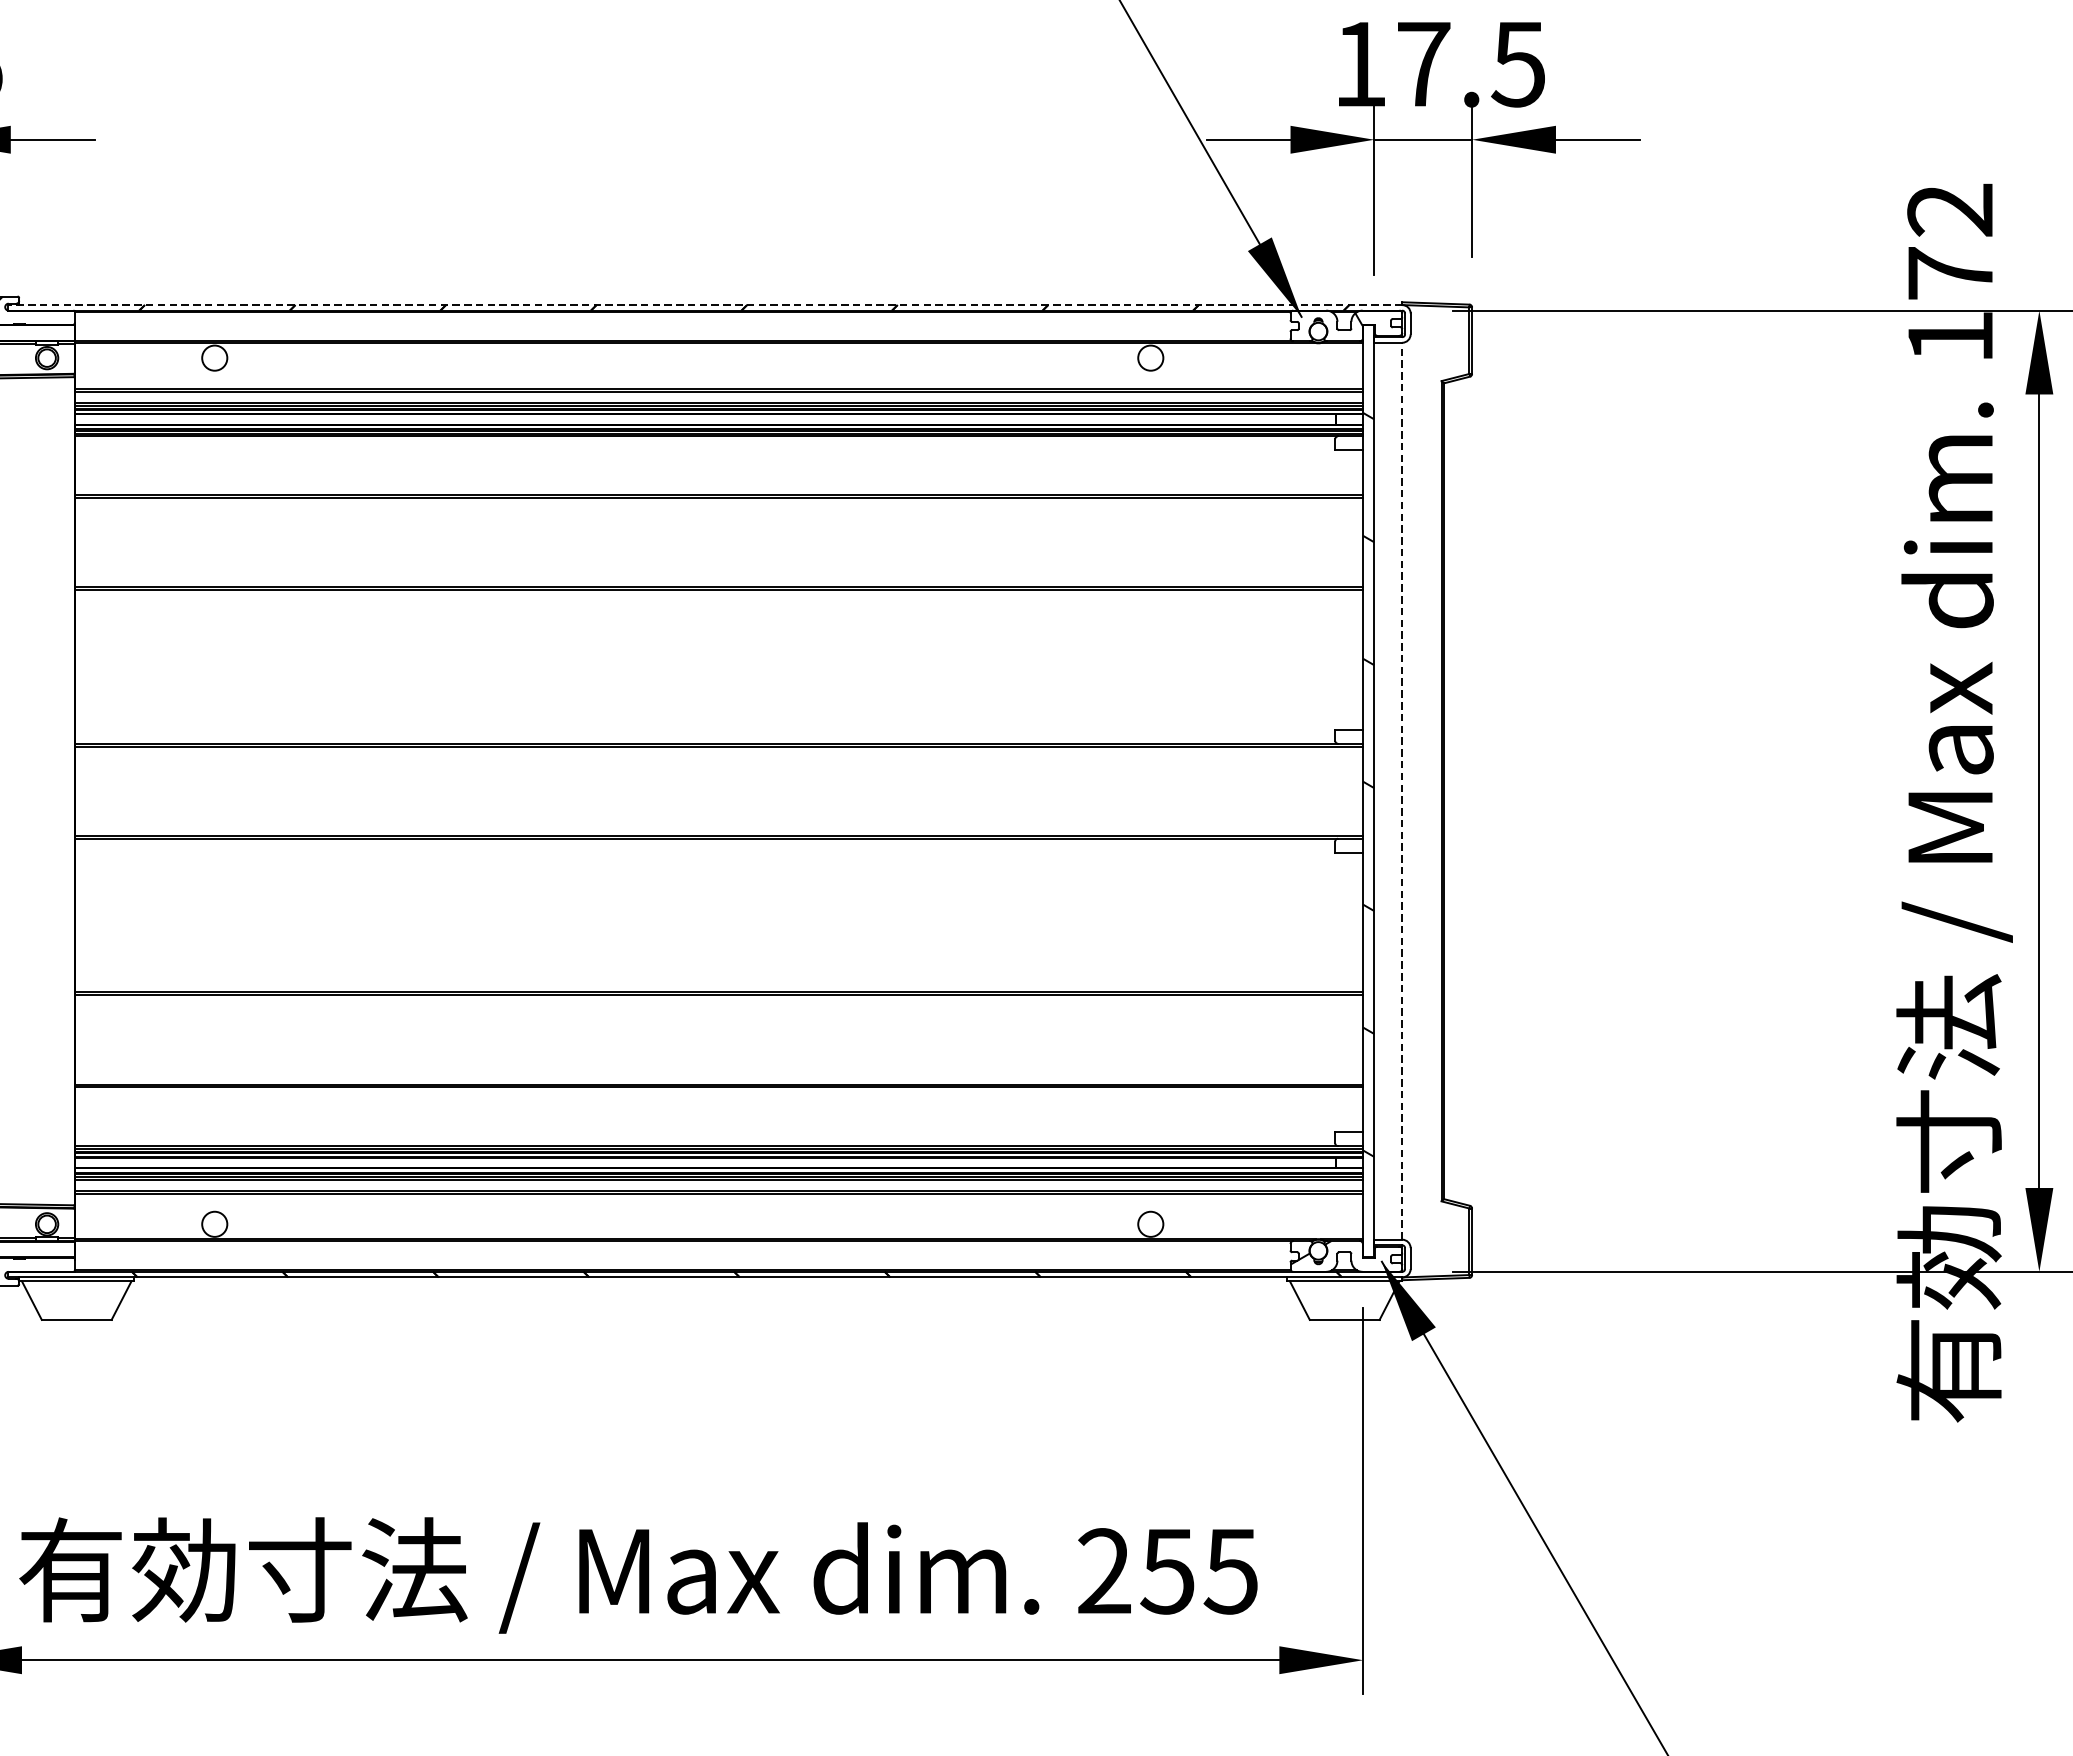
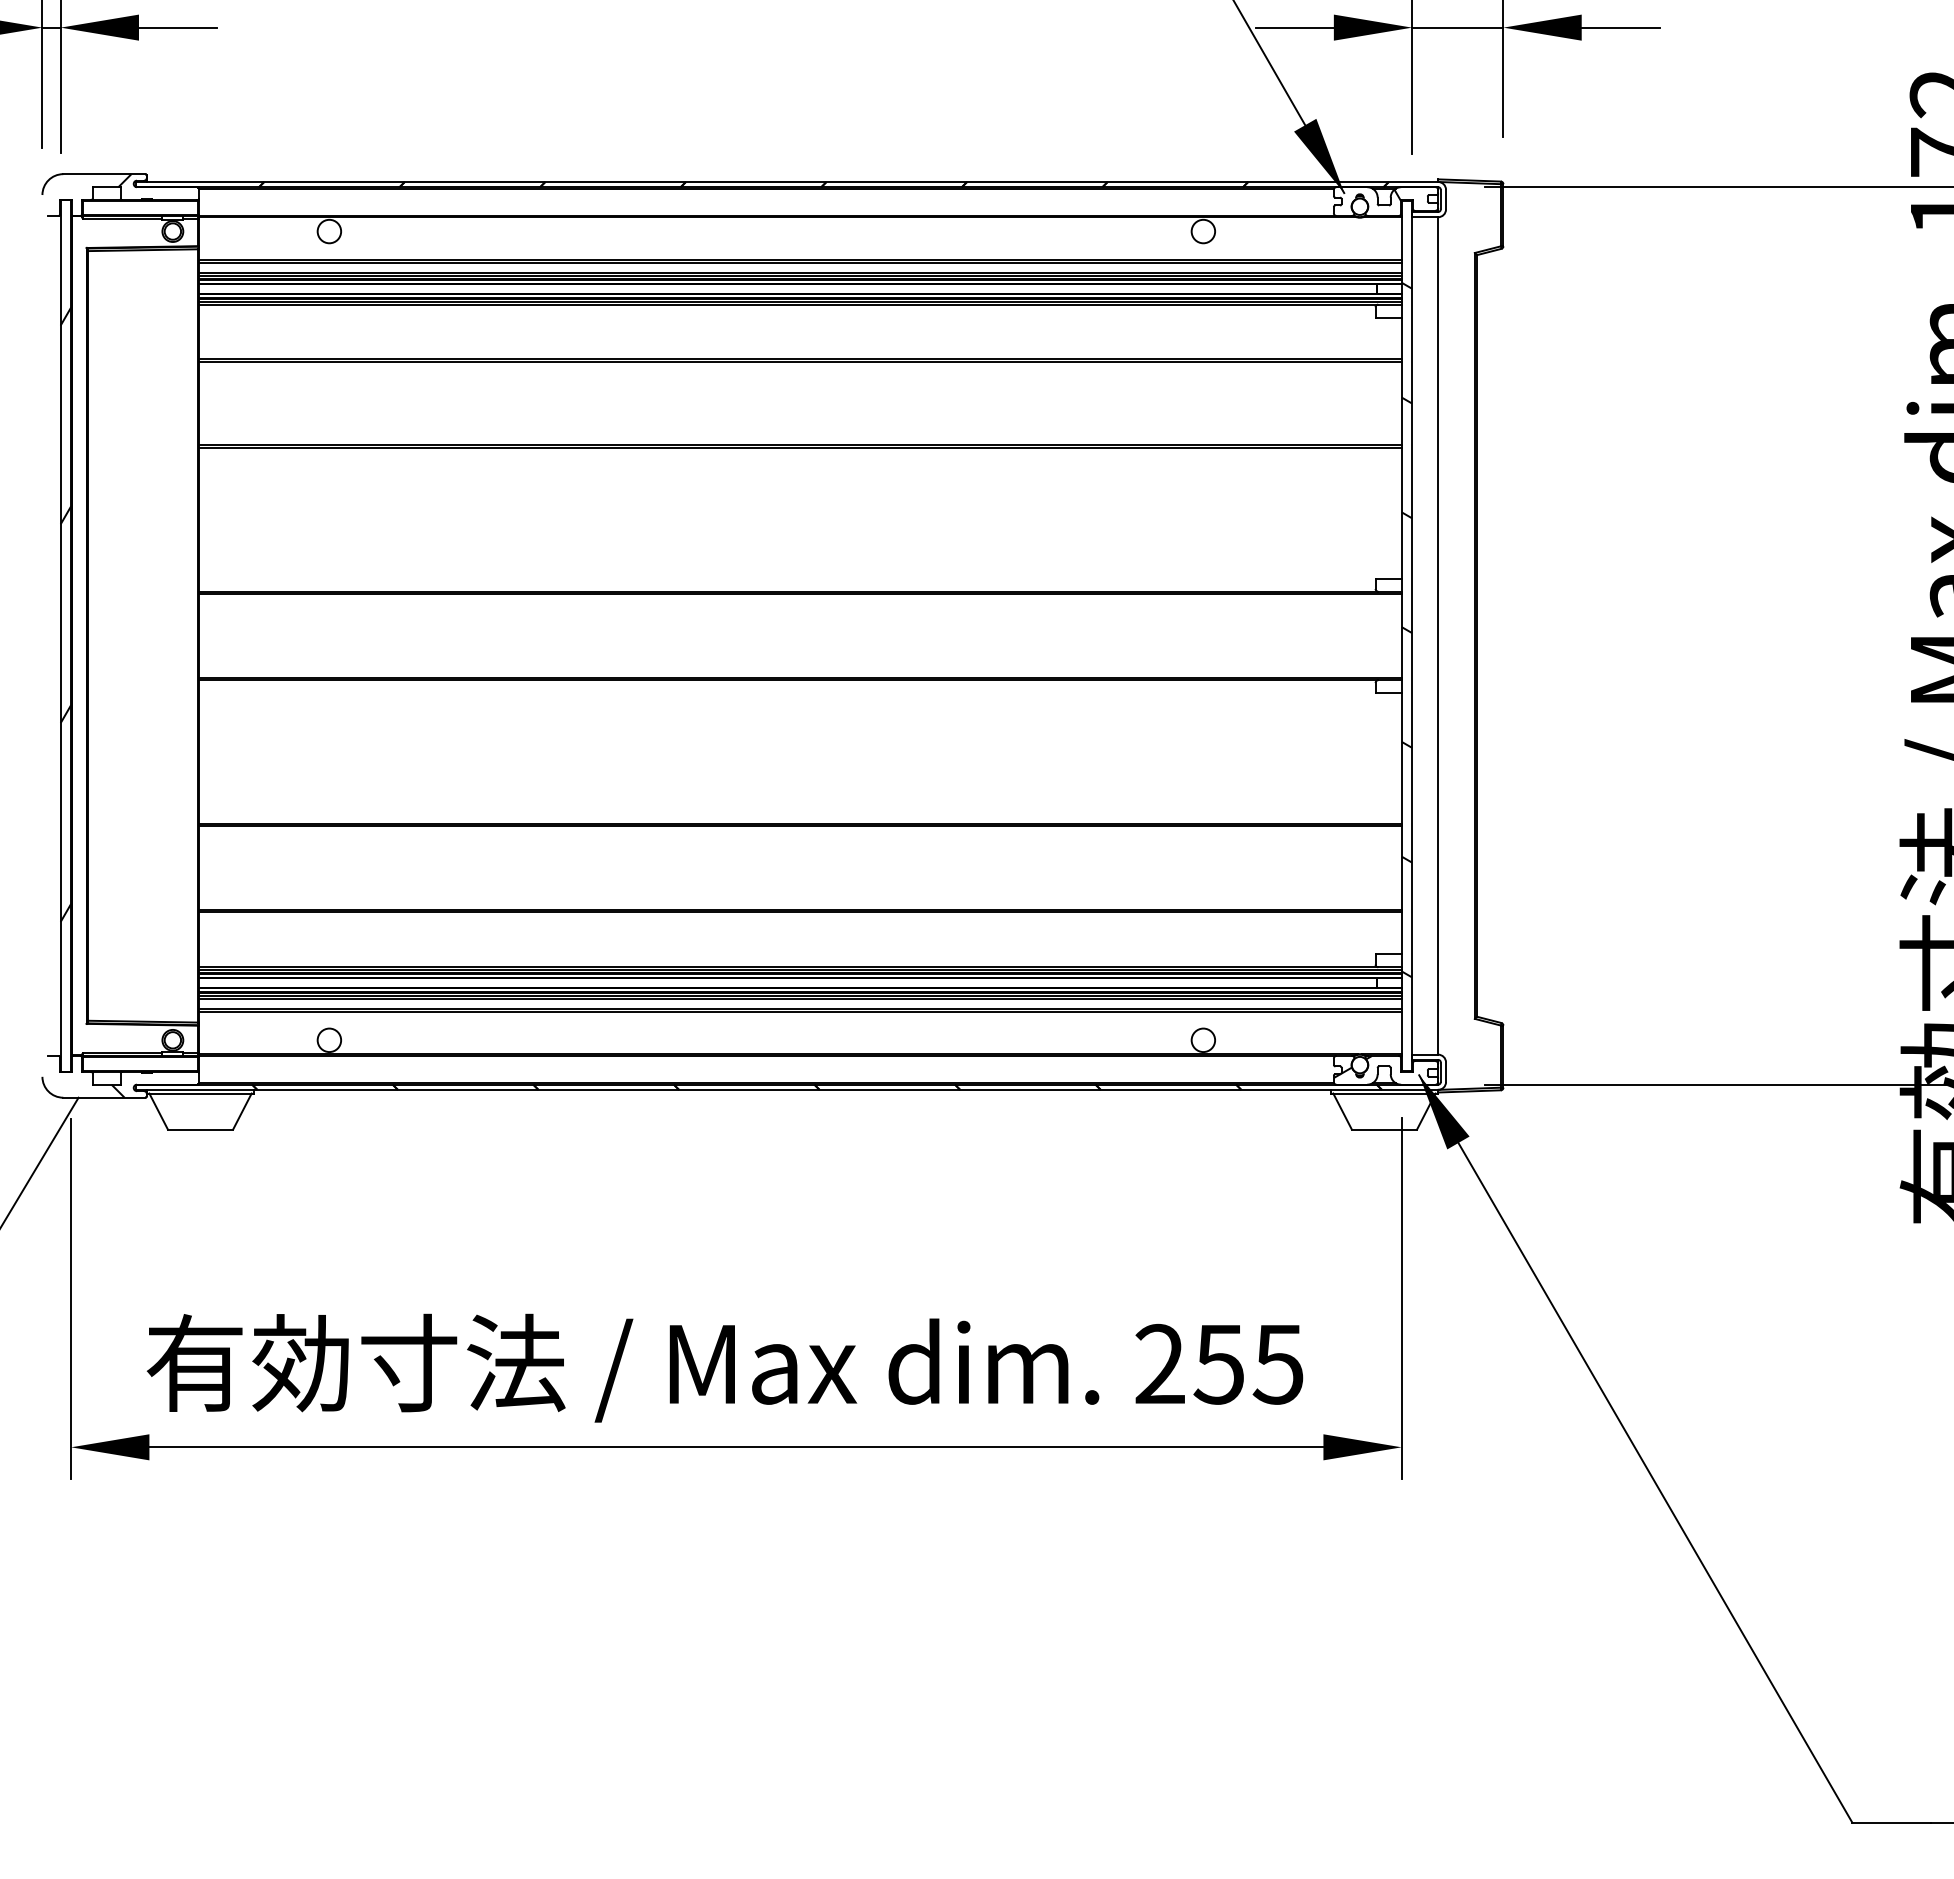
line: (705, 304) -> (787, 181), dashed -> solid
line: (1402, 790) -> (1438, 635), dashed -> solid

